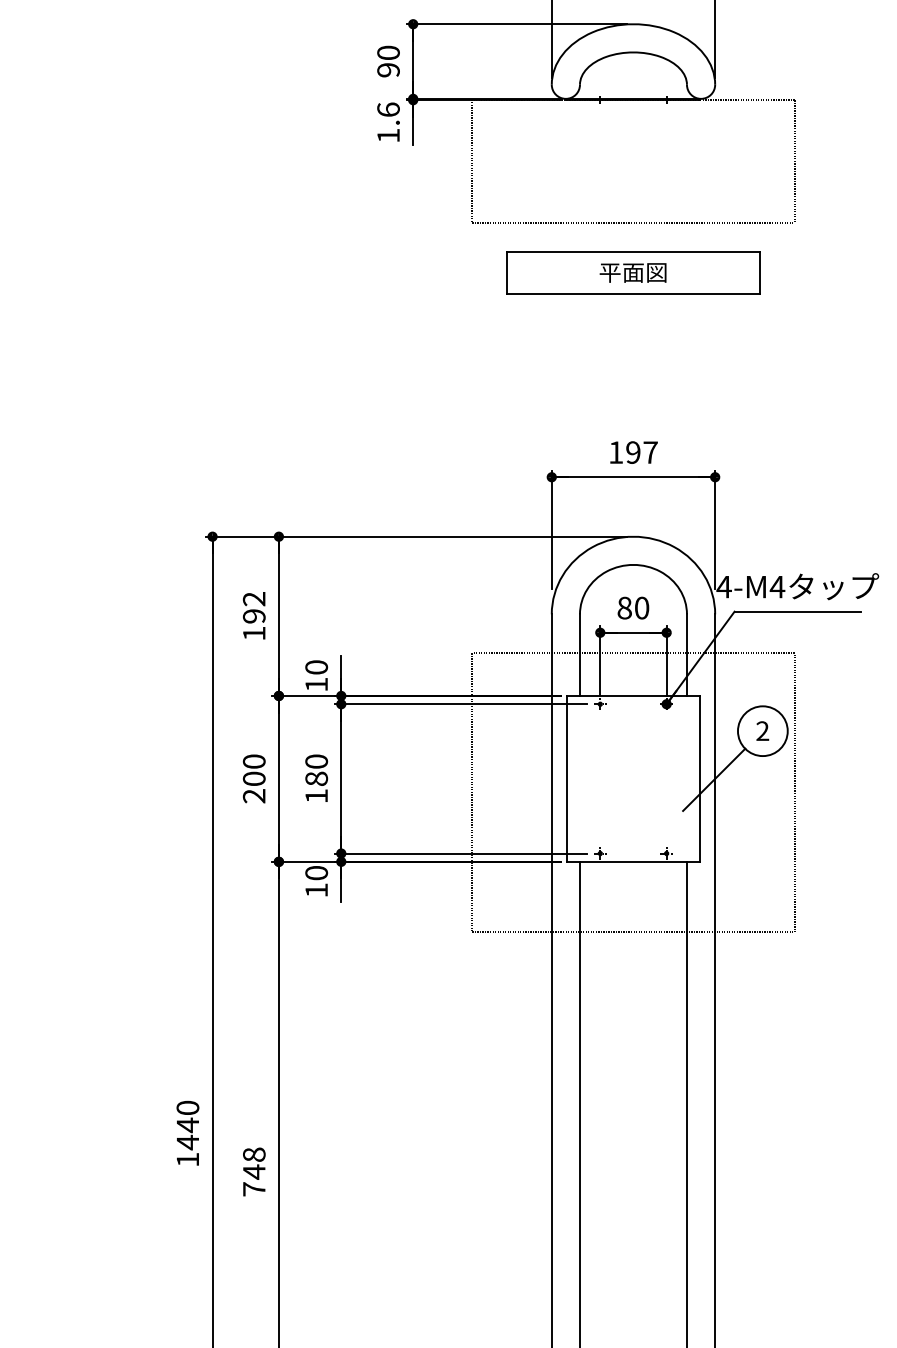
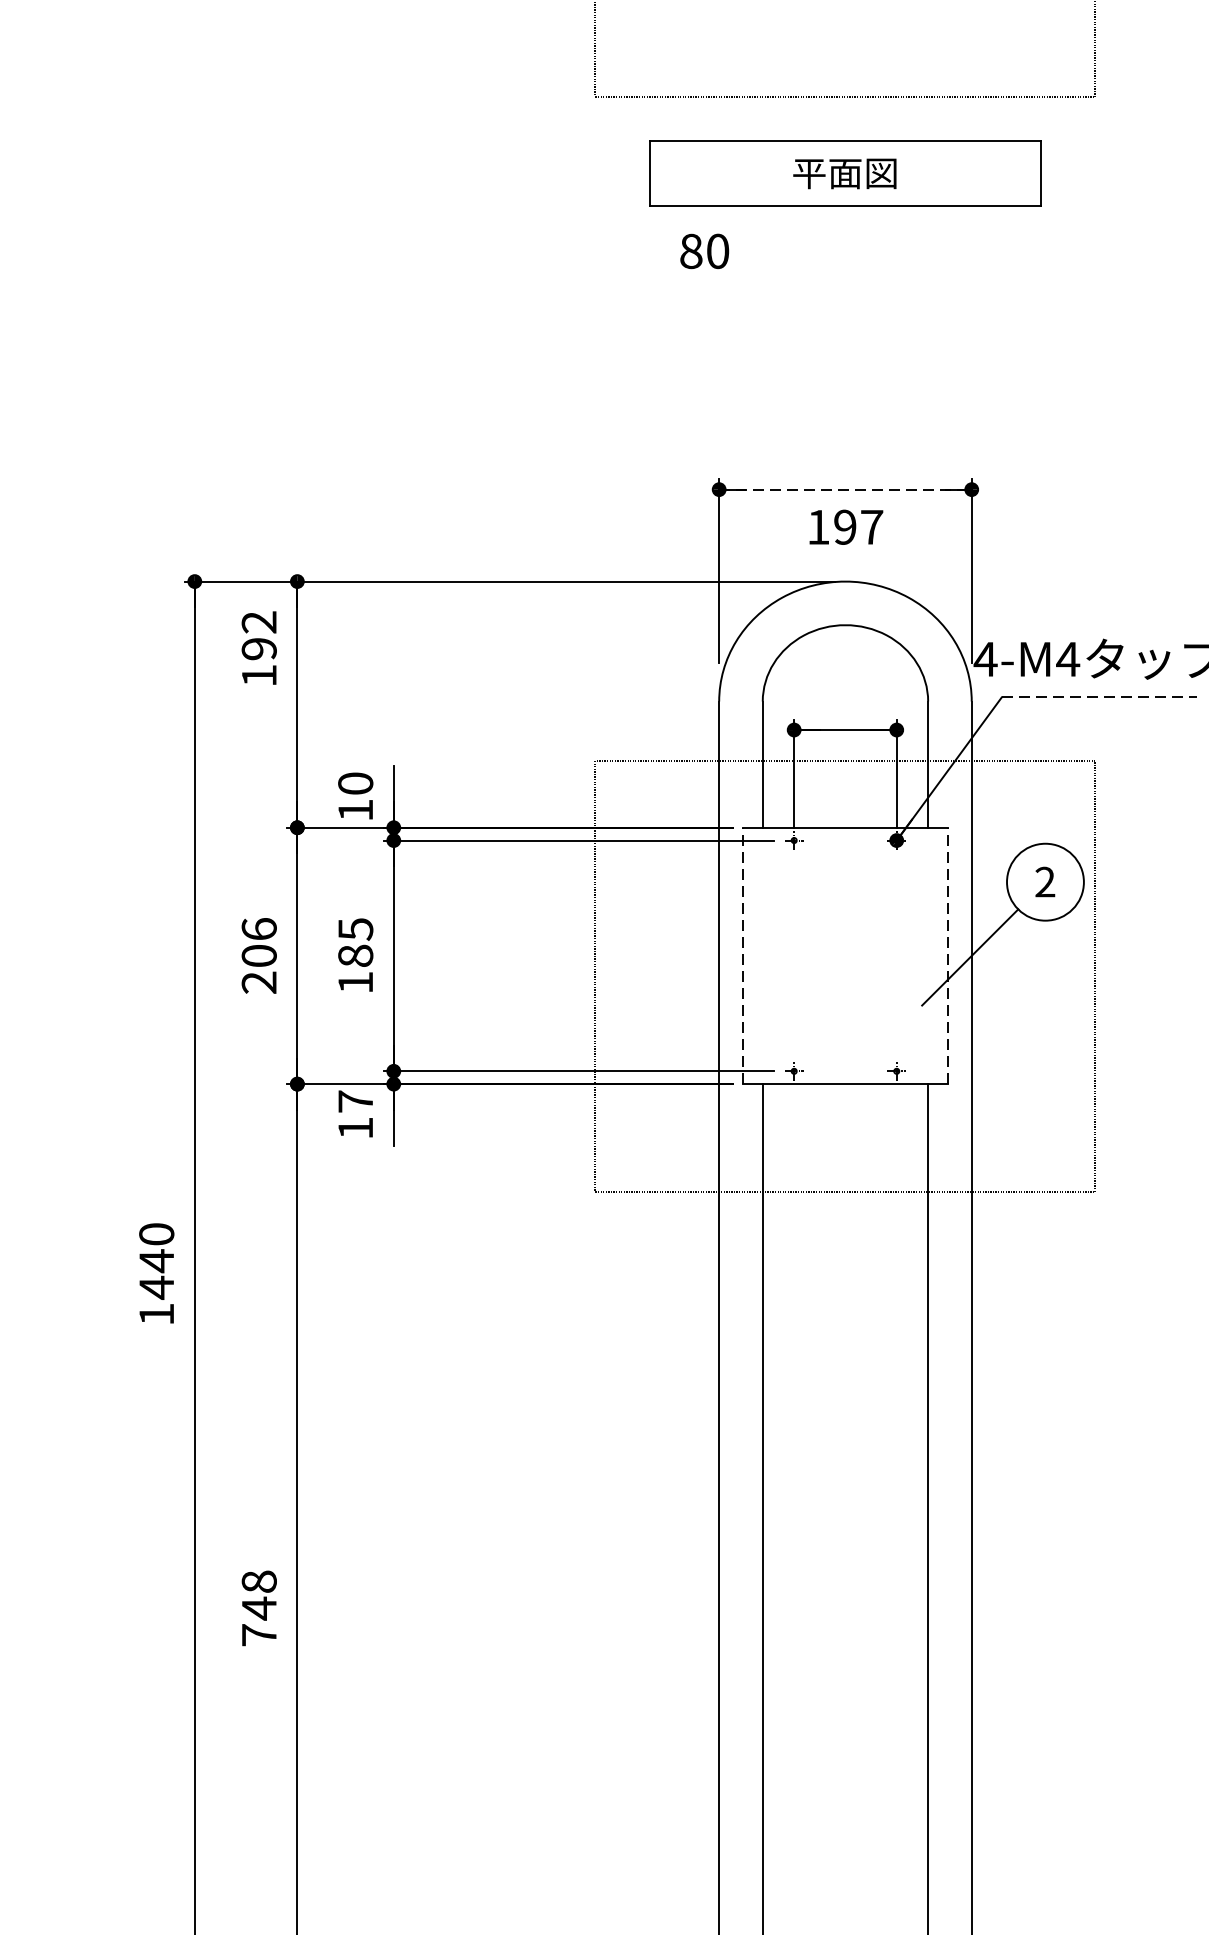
text: (633, 452) -> (845, 527), moved
line: (633, 477) -> (845, 490), solid -> dashed
text: (633, 607) -> (704, 250), moved
line: (798, 611) -> (1100, 697), solid -> dashed
text: (254, 615) -> (259, 647), moved
text: (254, 761) -> (259, 929), 200 -> 206
text: (316, 761) -> (355, 929), 180 -> 185
line: (567, 778) -> (743, 955), solid -> dashed
line: (699, 778) -> (947, 955), solid -> dashed
text: (316, 873) -> (355, 1102), 10 -> 17
text: (187, 1132) -> (156, 1272), moved
text: (254, 1171) -> (259, 1607), moved

